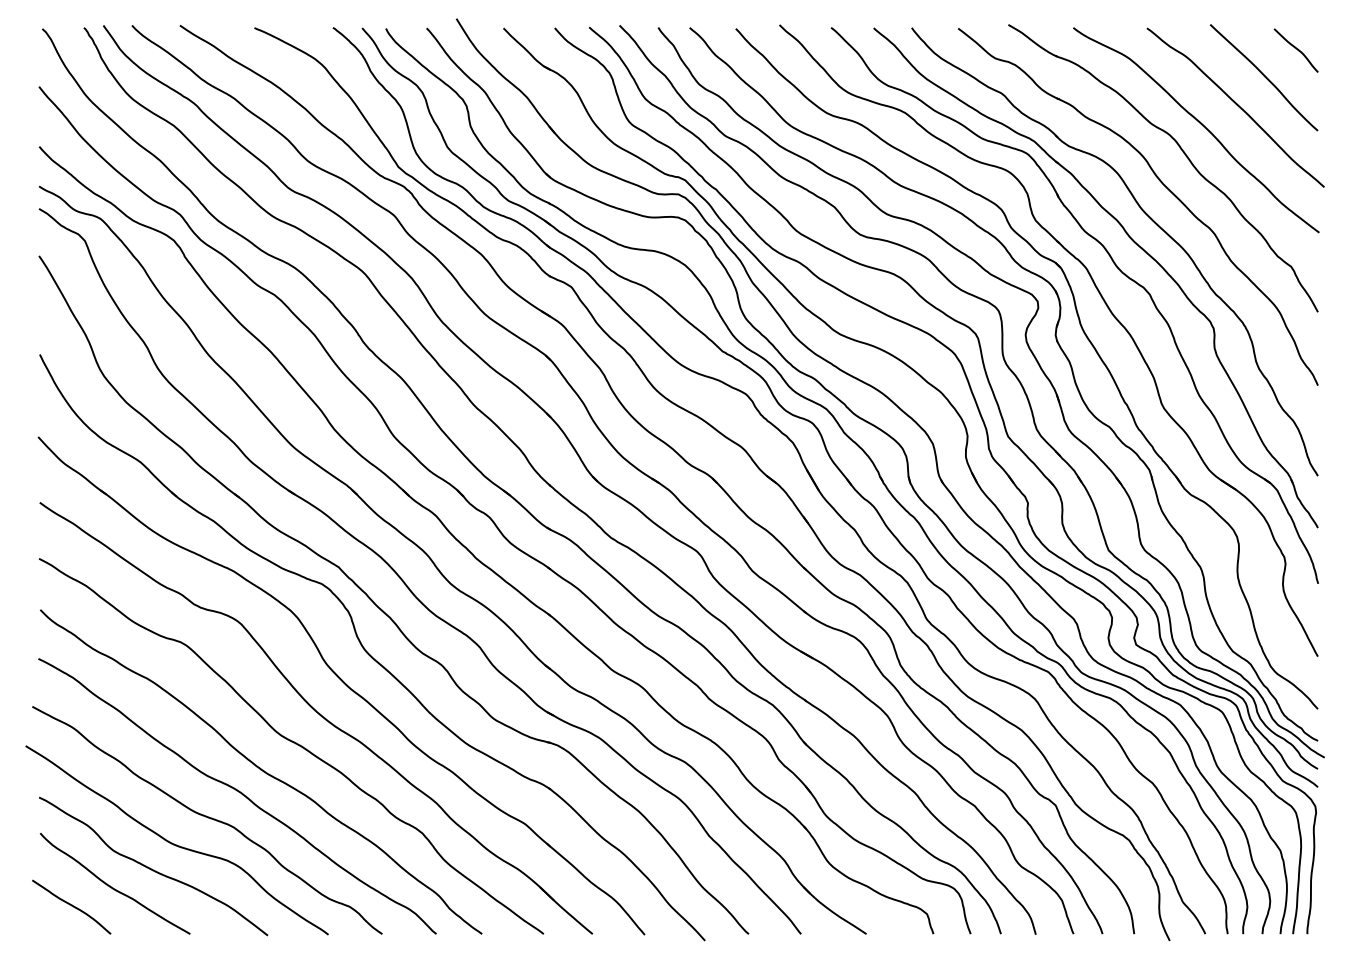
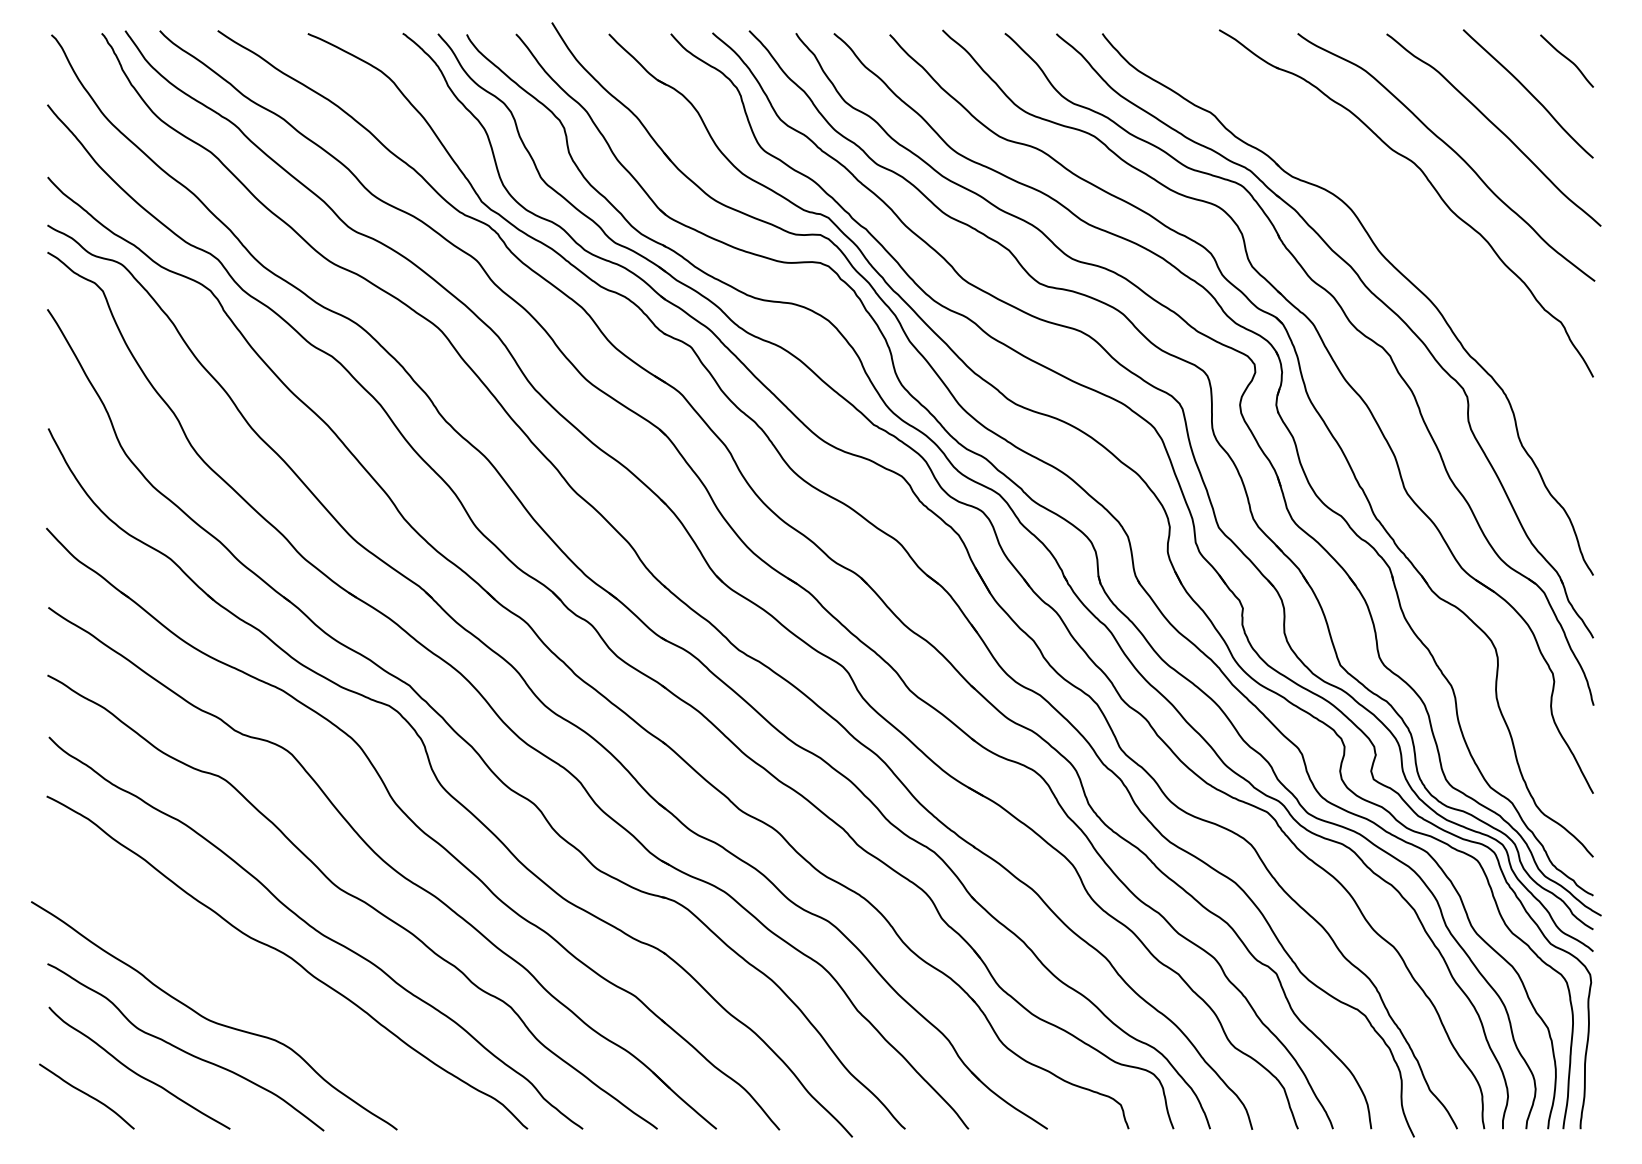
part: (1161, 183) -> (1404, 221), removed
curve: (208, 818) -> (252, 989), removed

